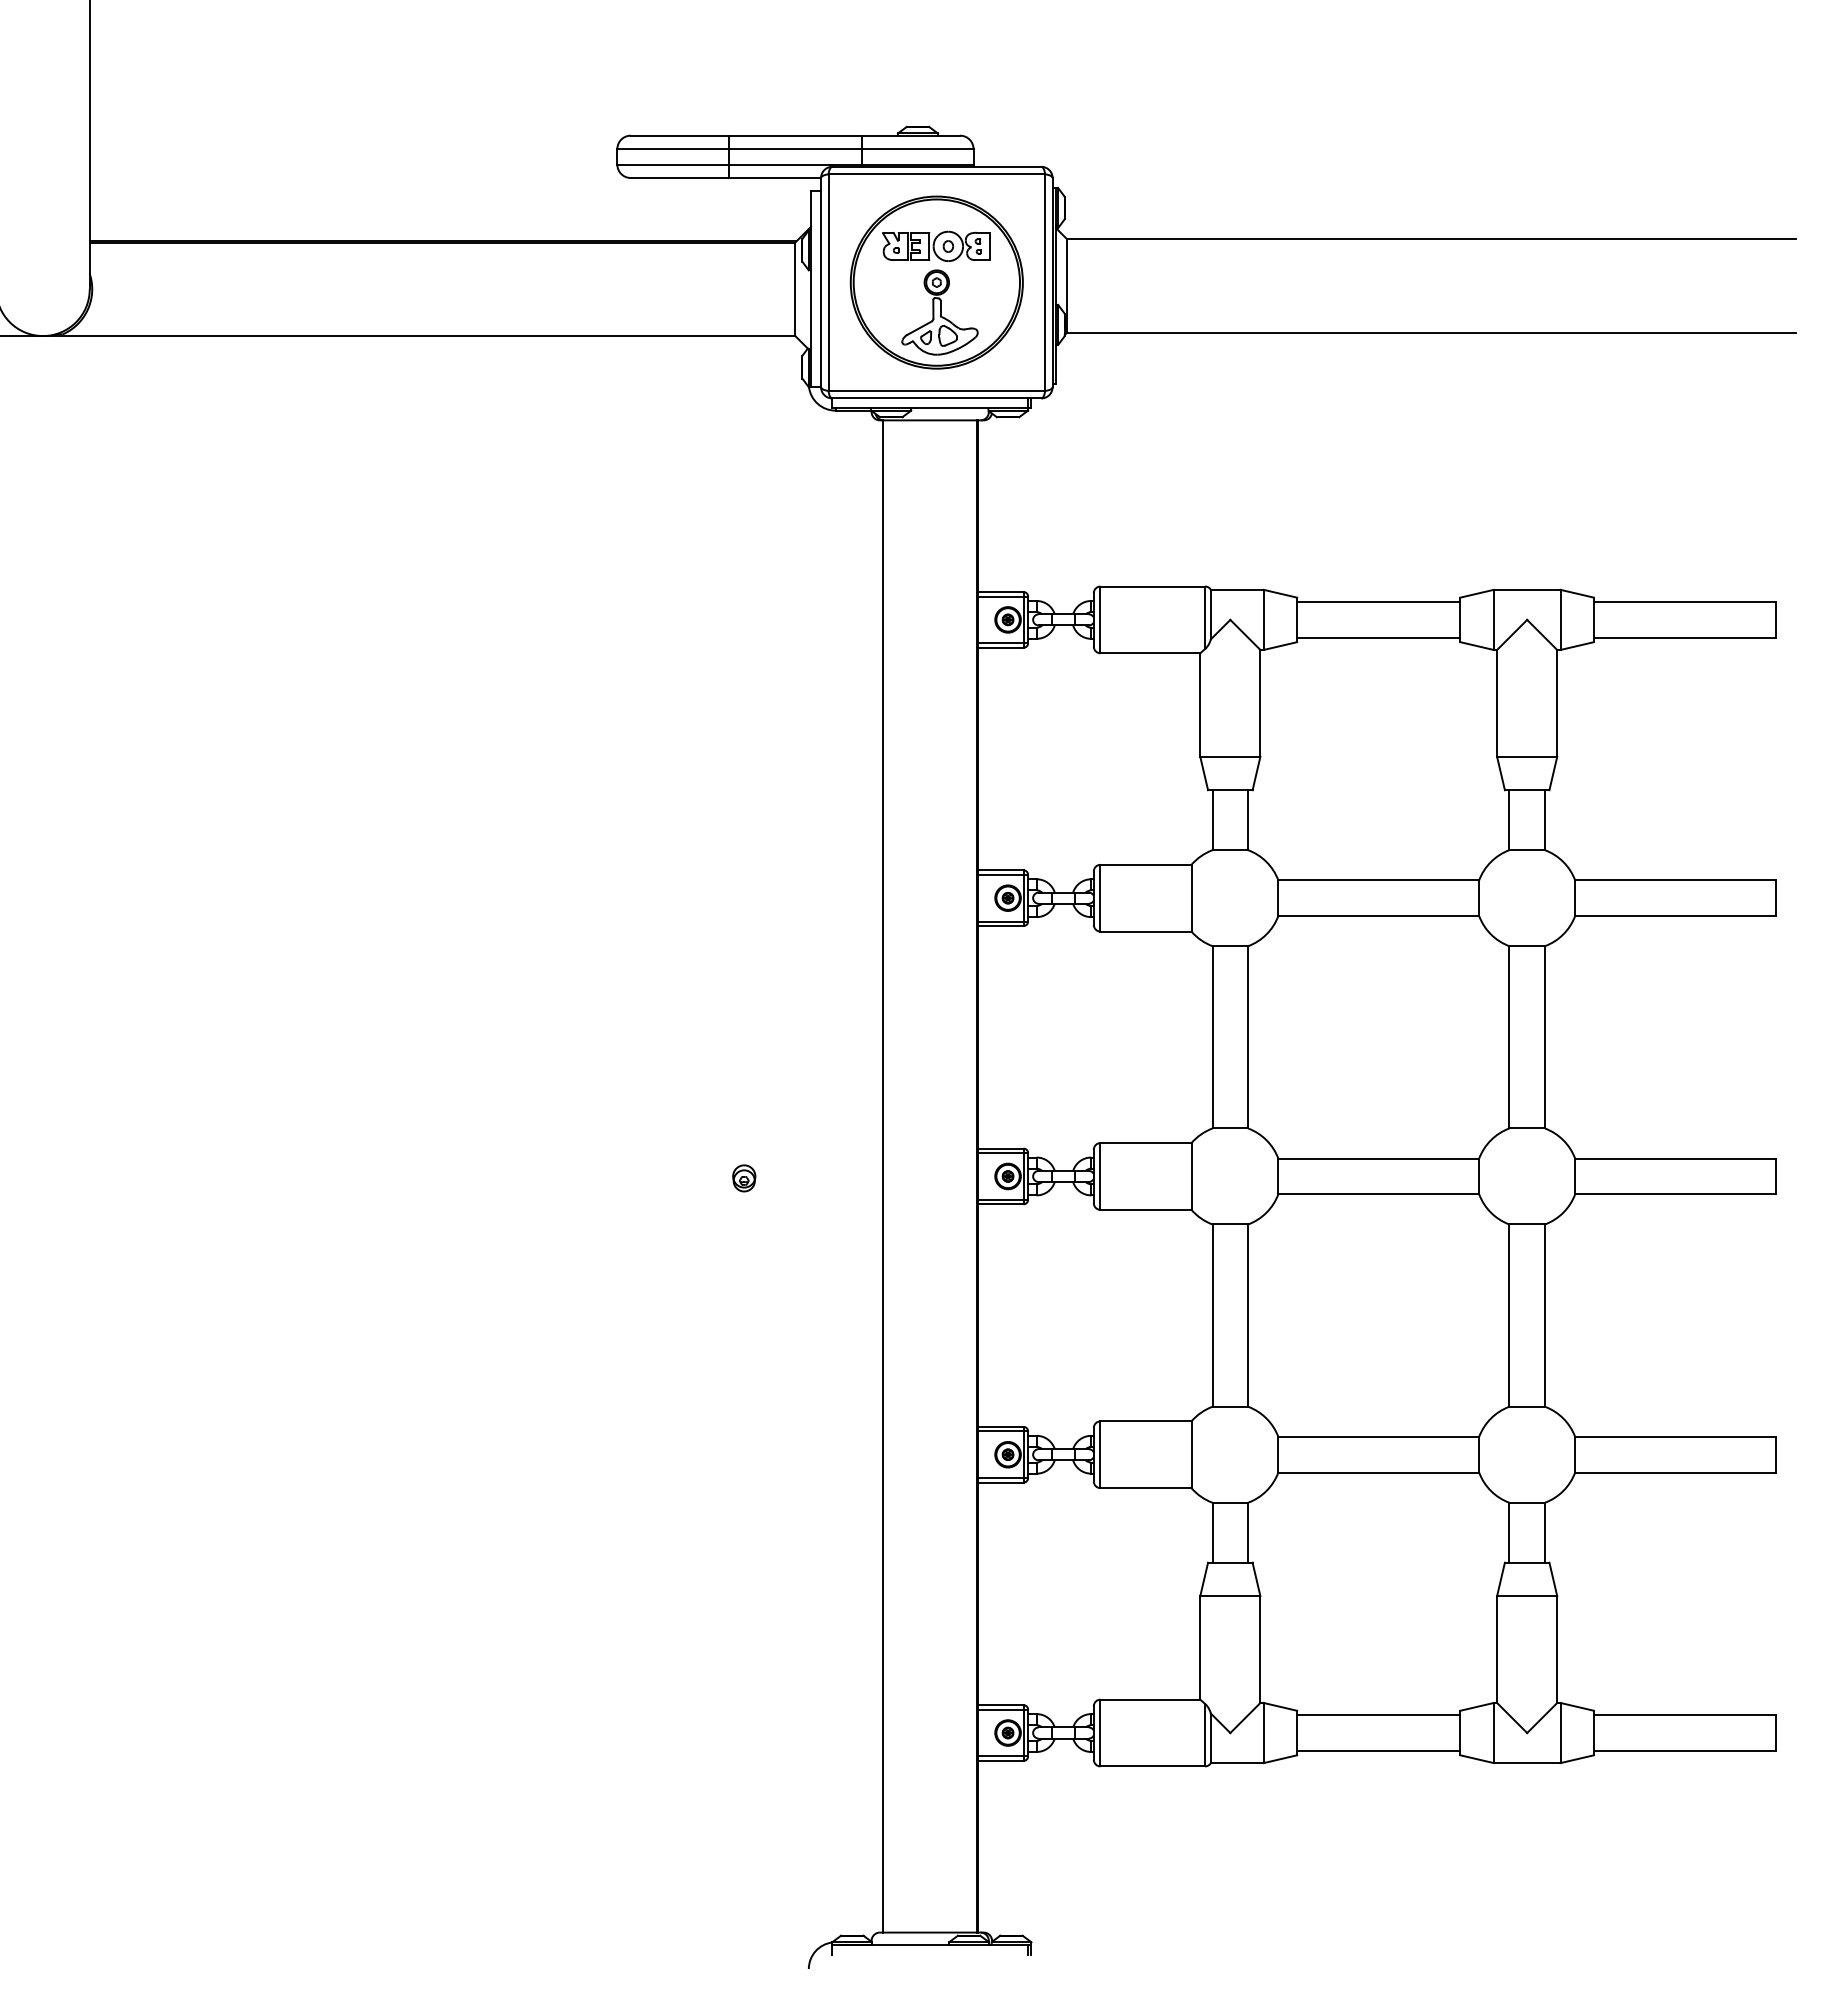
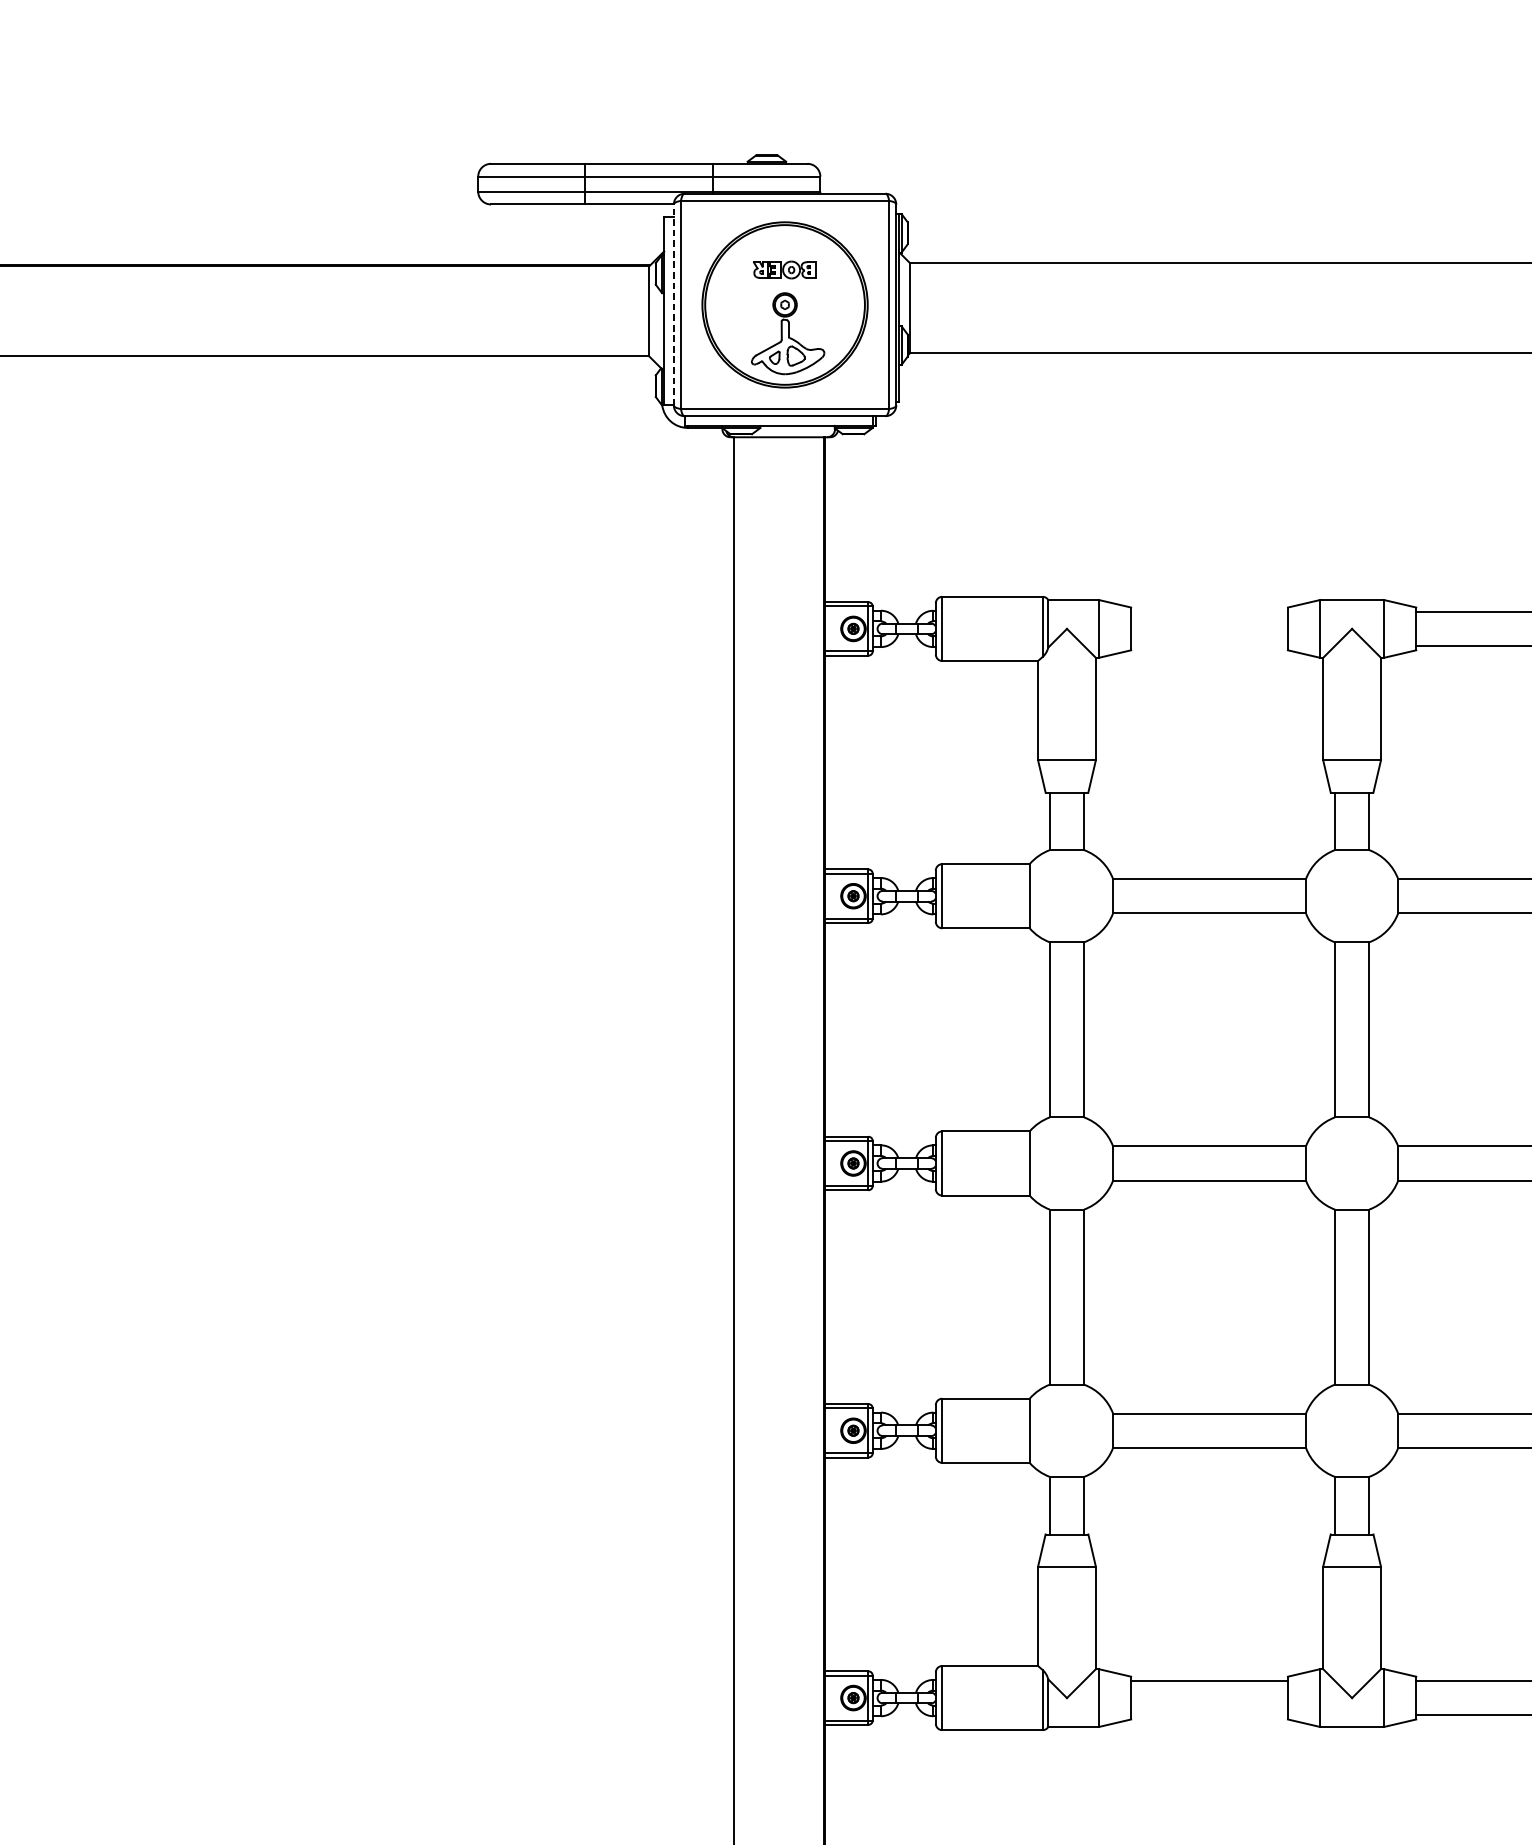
part: (936, 245) -> (784, 269), size x0.6
line: (821, 282) -> (674, 304), solid -> dashed
line: (1378, 602) -> (1209, 612), removed
line: (1378, 637) -> (1209, 645), removed
part: (744, 1178) -> (600, 1165), removed
line: (1378, 1750) -> (1209, 1714), removed

